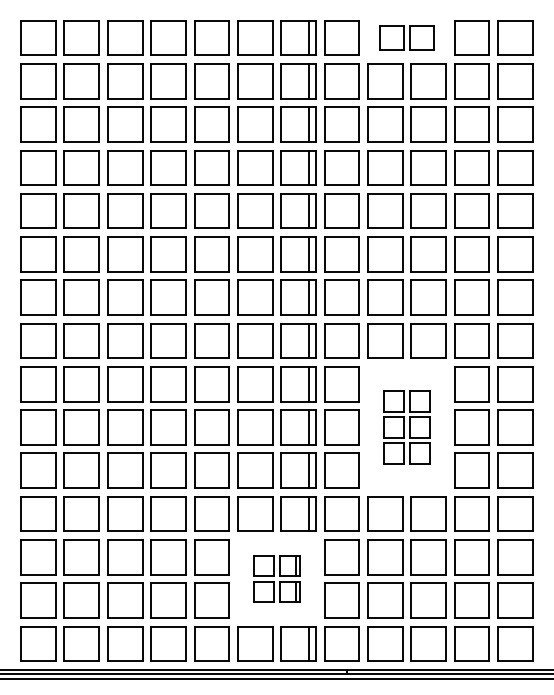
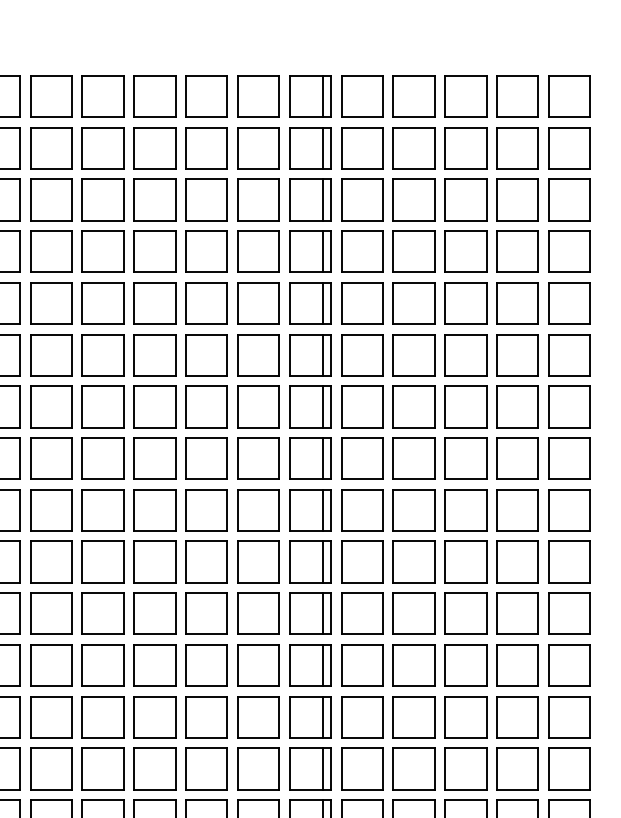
part: (406, 37) -> (439, 95), size x1.43
part: (406, 427) -> (439, 562), size x1.67
part: (276, 578) -> (283, 742), size x1.67

